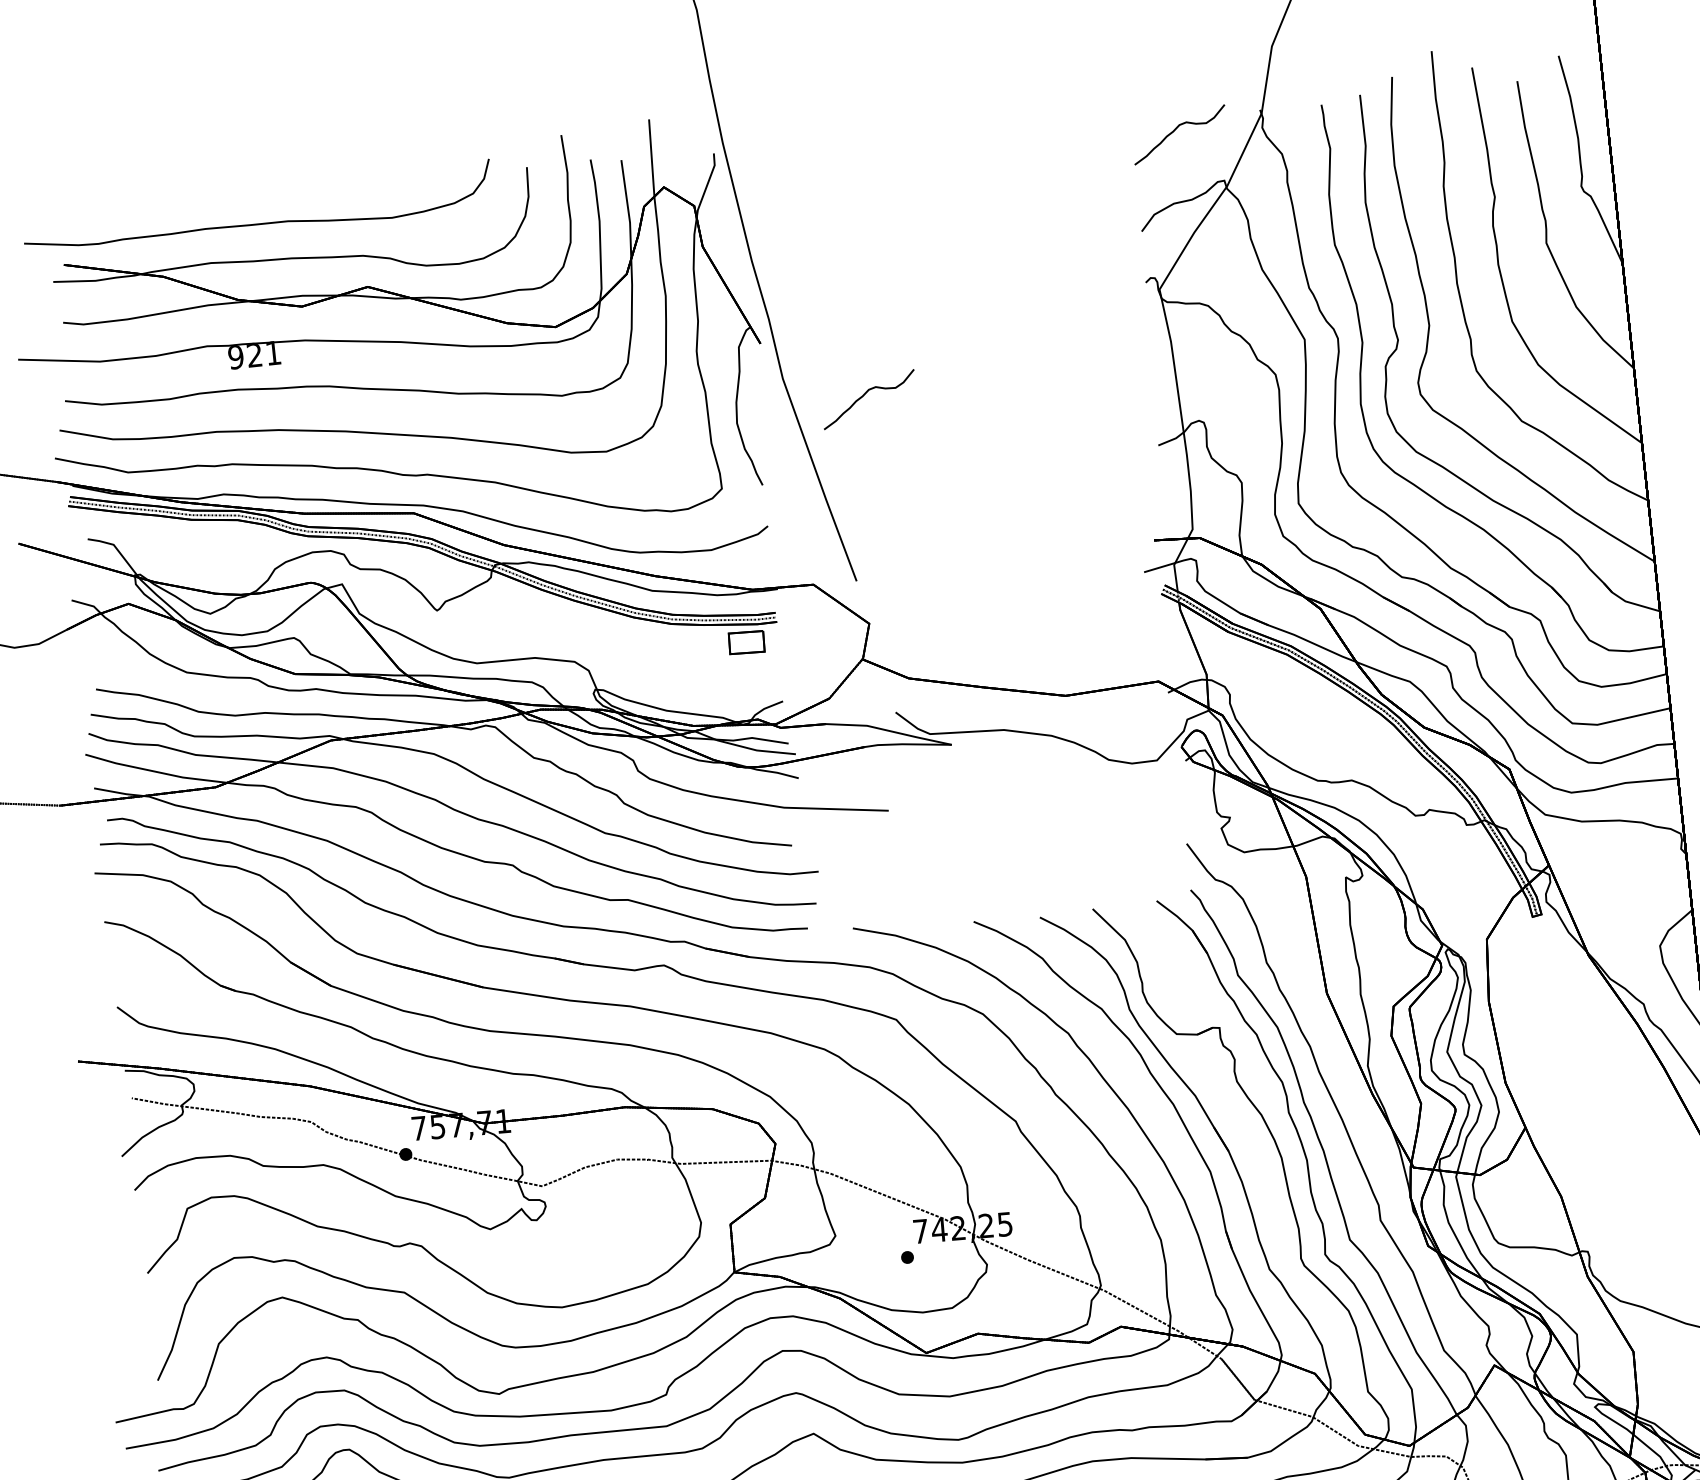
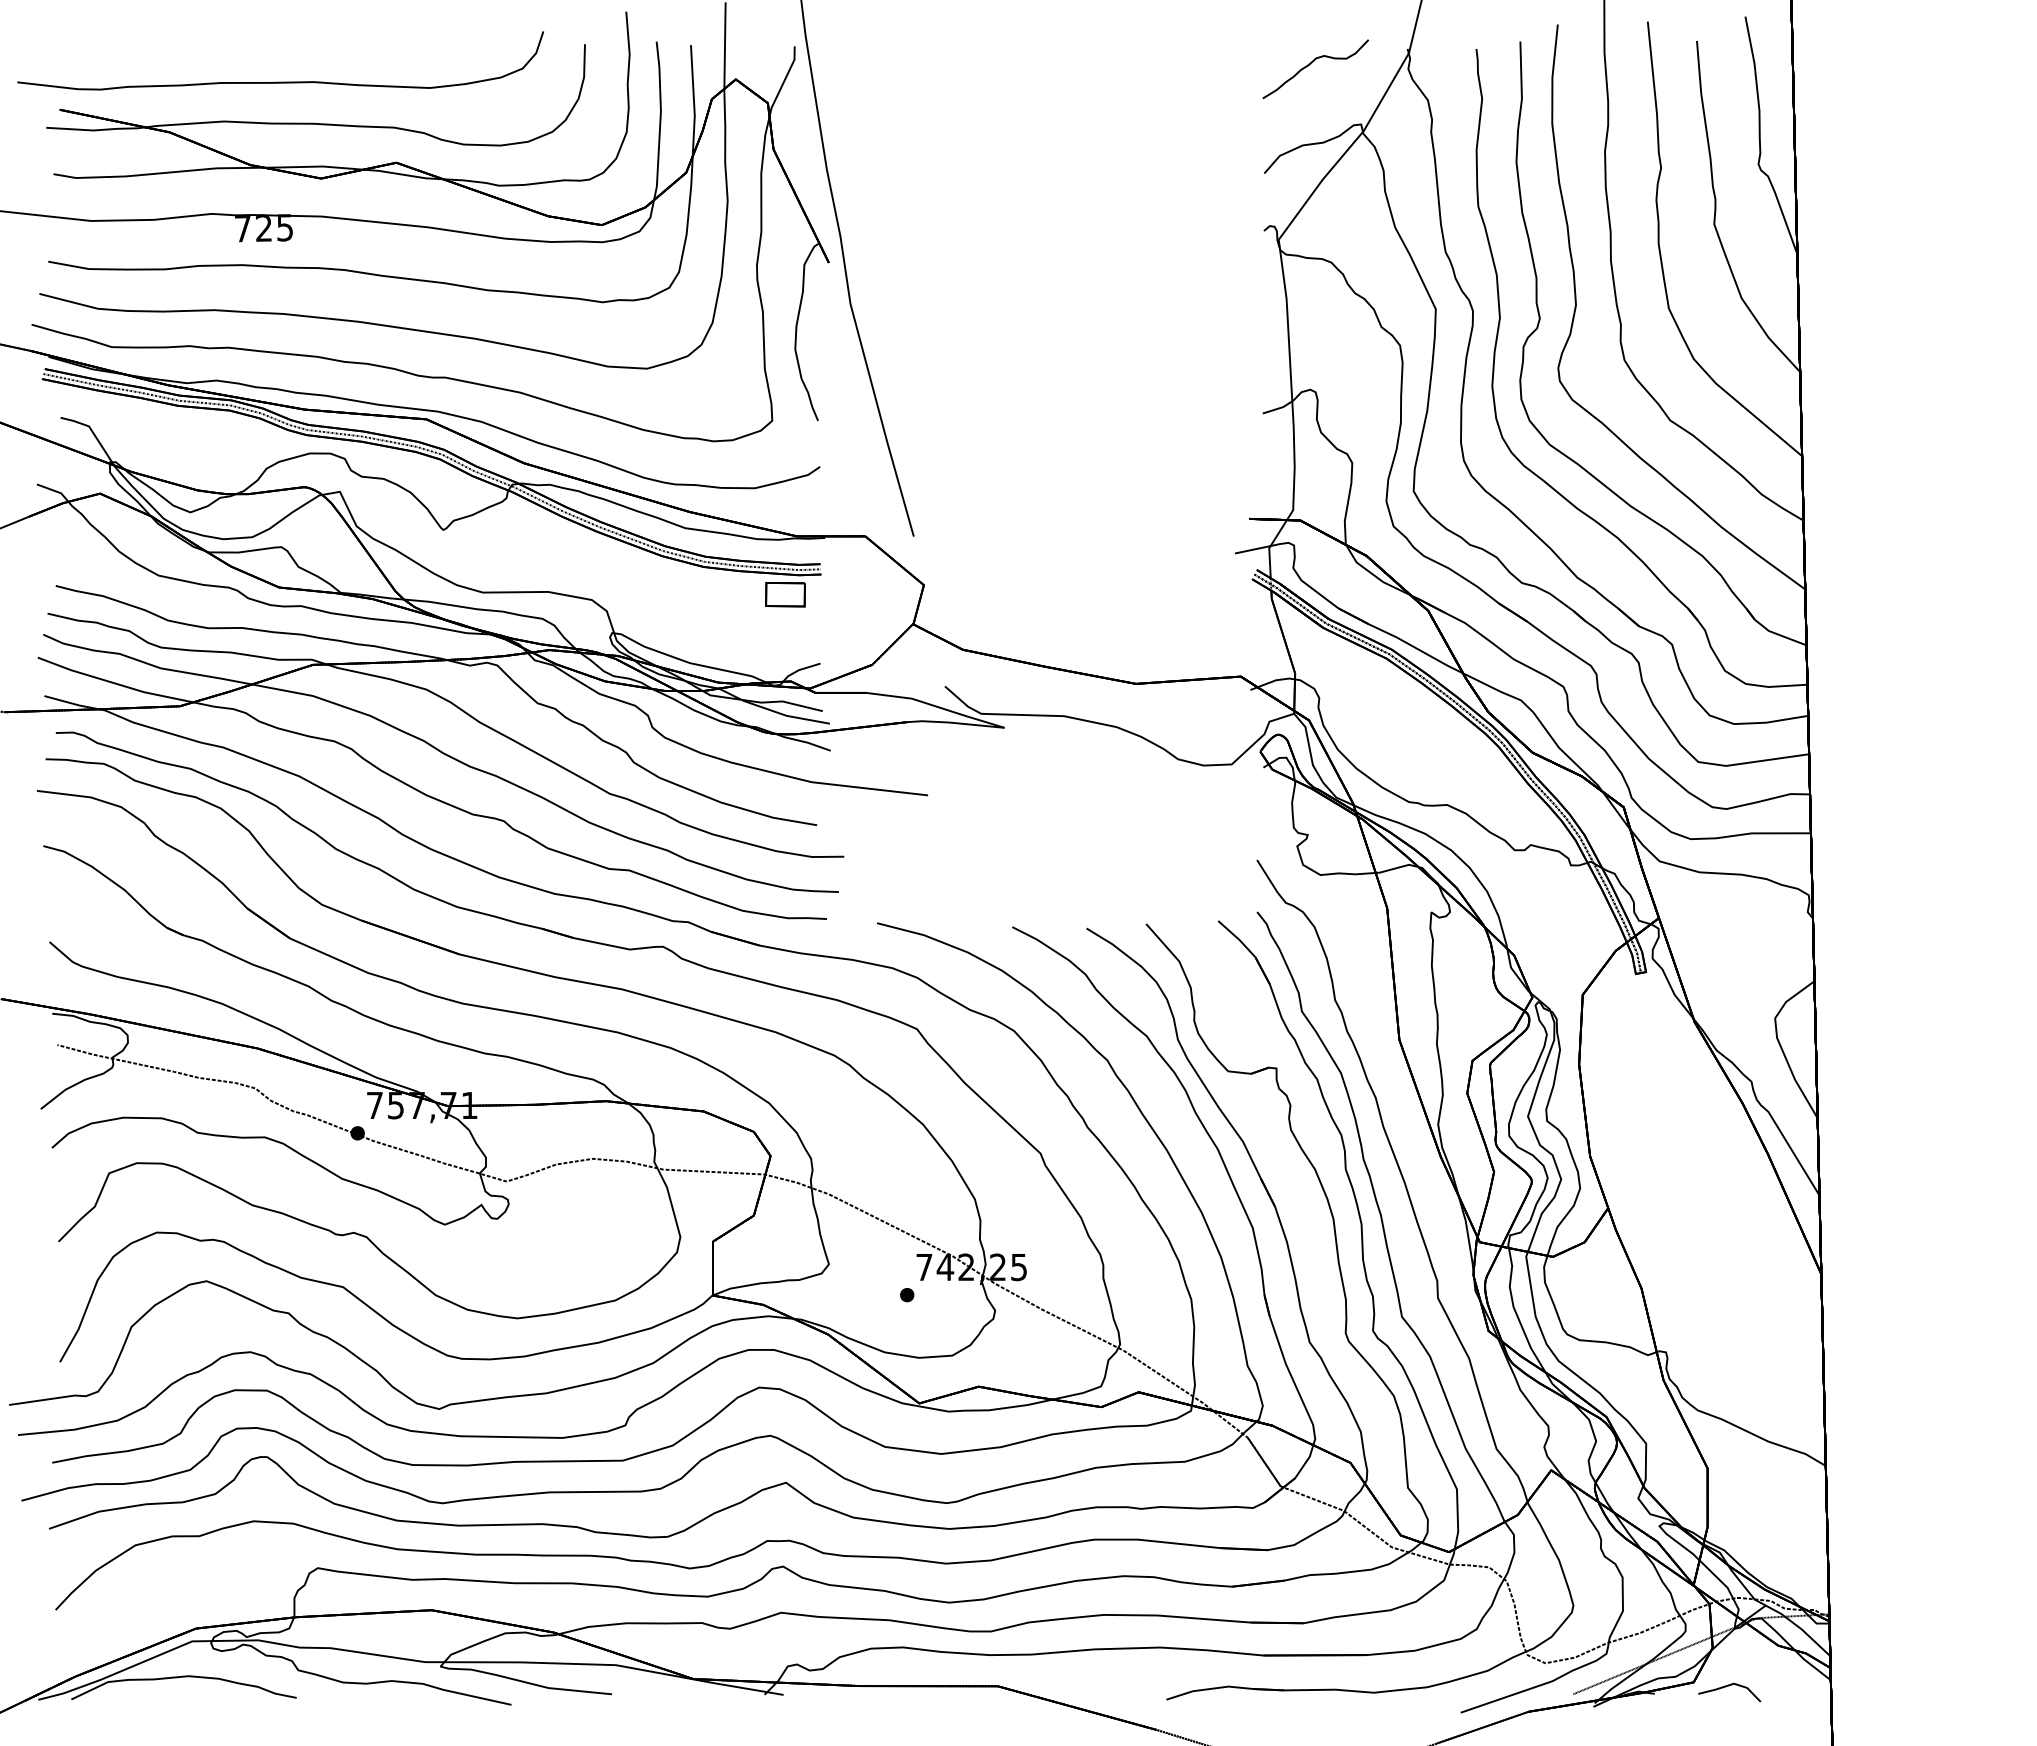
text: (254, 355) -> (263, 228), 921 -> 725
curve: (864, 395) -> (939, 330), removed

